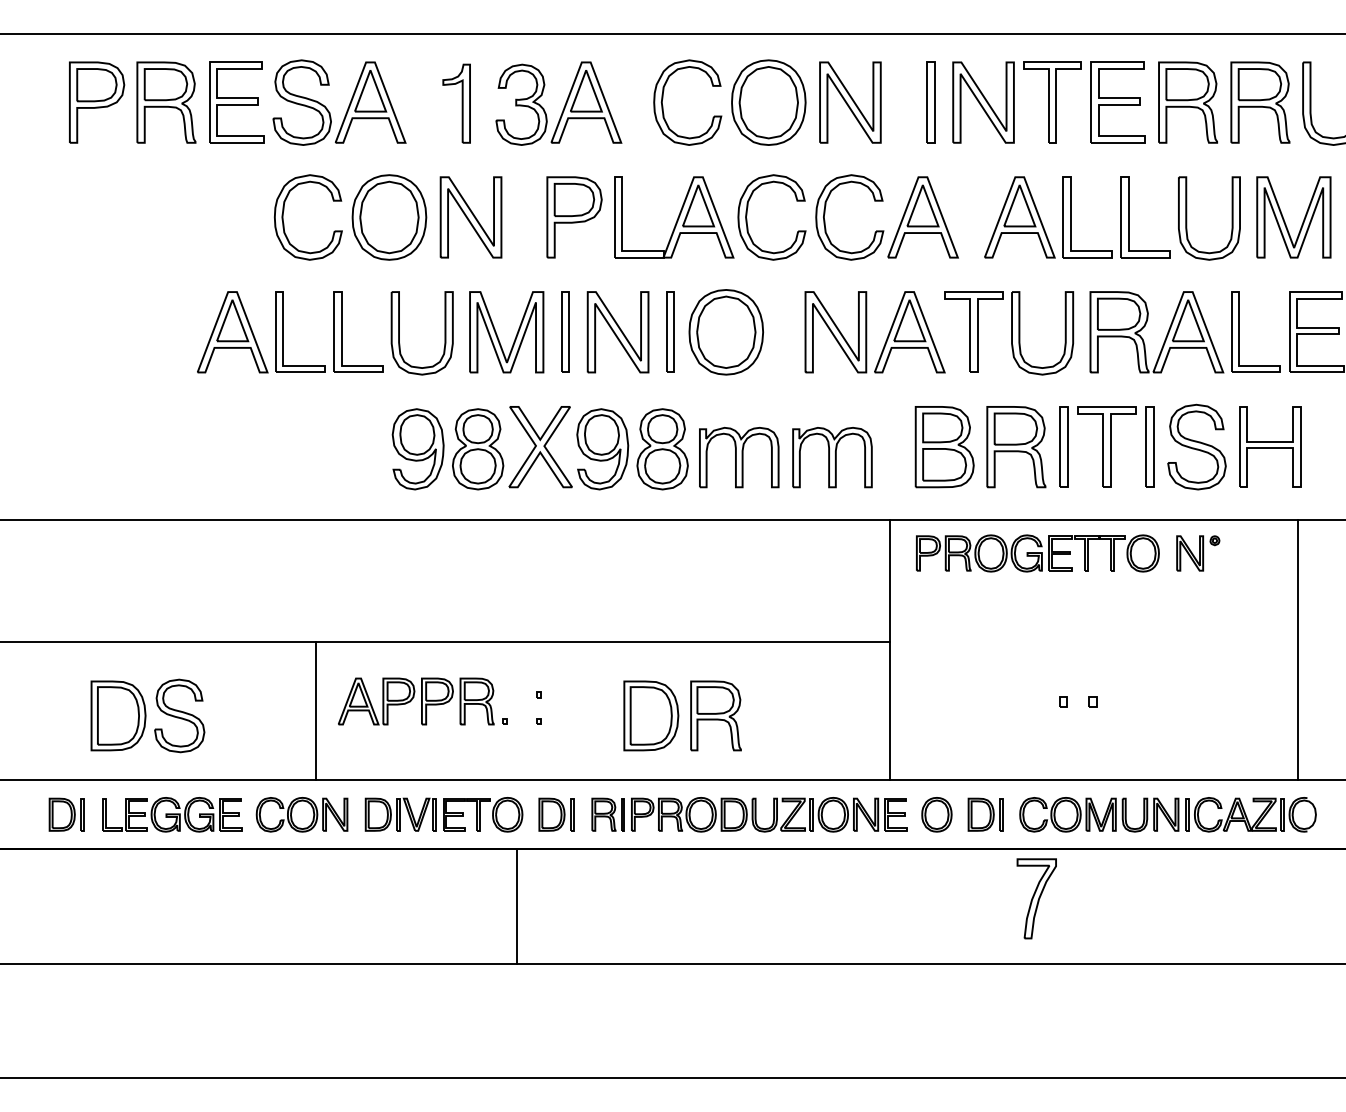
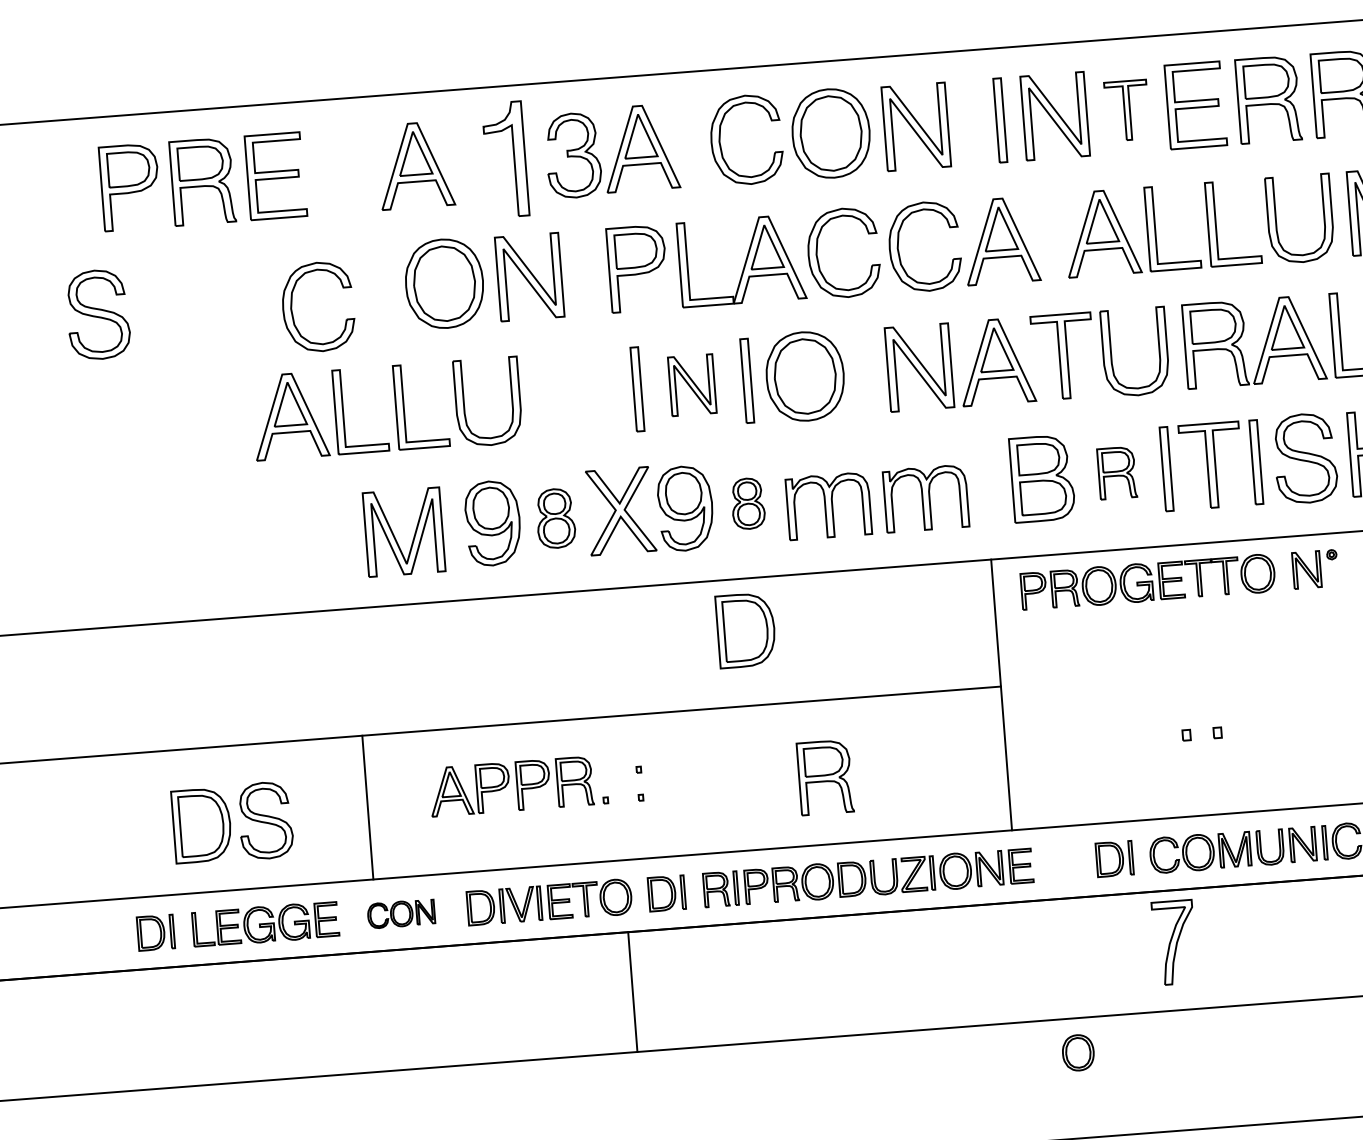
part: (301, 102) -> (97, 314), moved
part: (1052, 102) -> (1127, 110), size x0.7
part: (456, 103) -> (505, 159), size x1.4
part: (284, 223) -> (293, 315), moved
part: (617, 332) -> (691, 385), size x0.7
part: (498, 336) -> (395, 537), moved
part: (1016, 447) -> (1117, 473), size x0.6
part: (478, 449) -> (556, 518), size x0.7
part: (662, 449) -> (748, 503), size x0.6
line: (315, 710) -> (367, 807), moved
part: (651, 715) -> (746, 629), moved
part: (301, 814) -> (400, 913), size x0.7
part: (936, 814) -> (1077, 1052), moved

